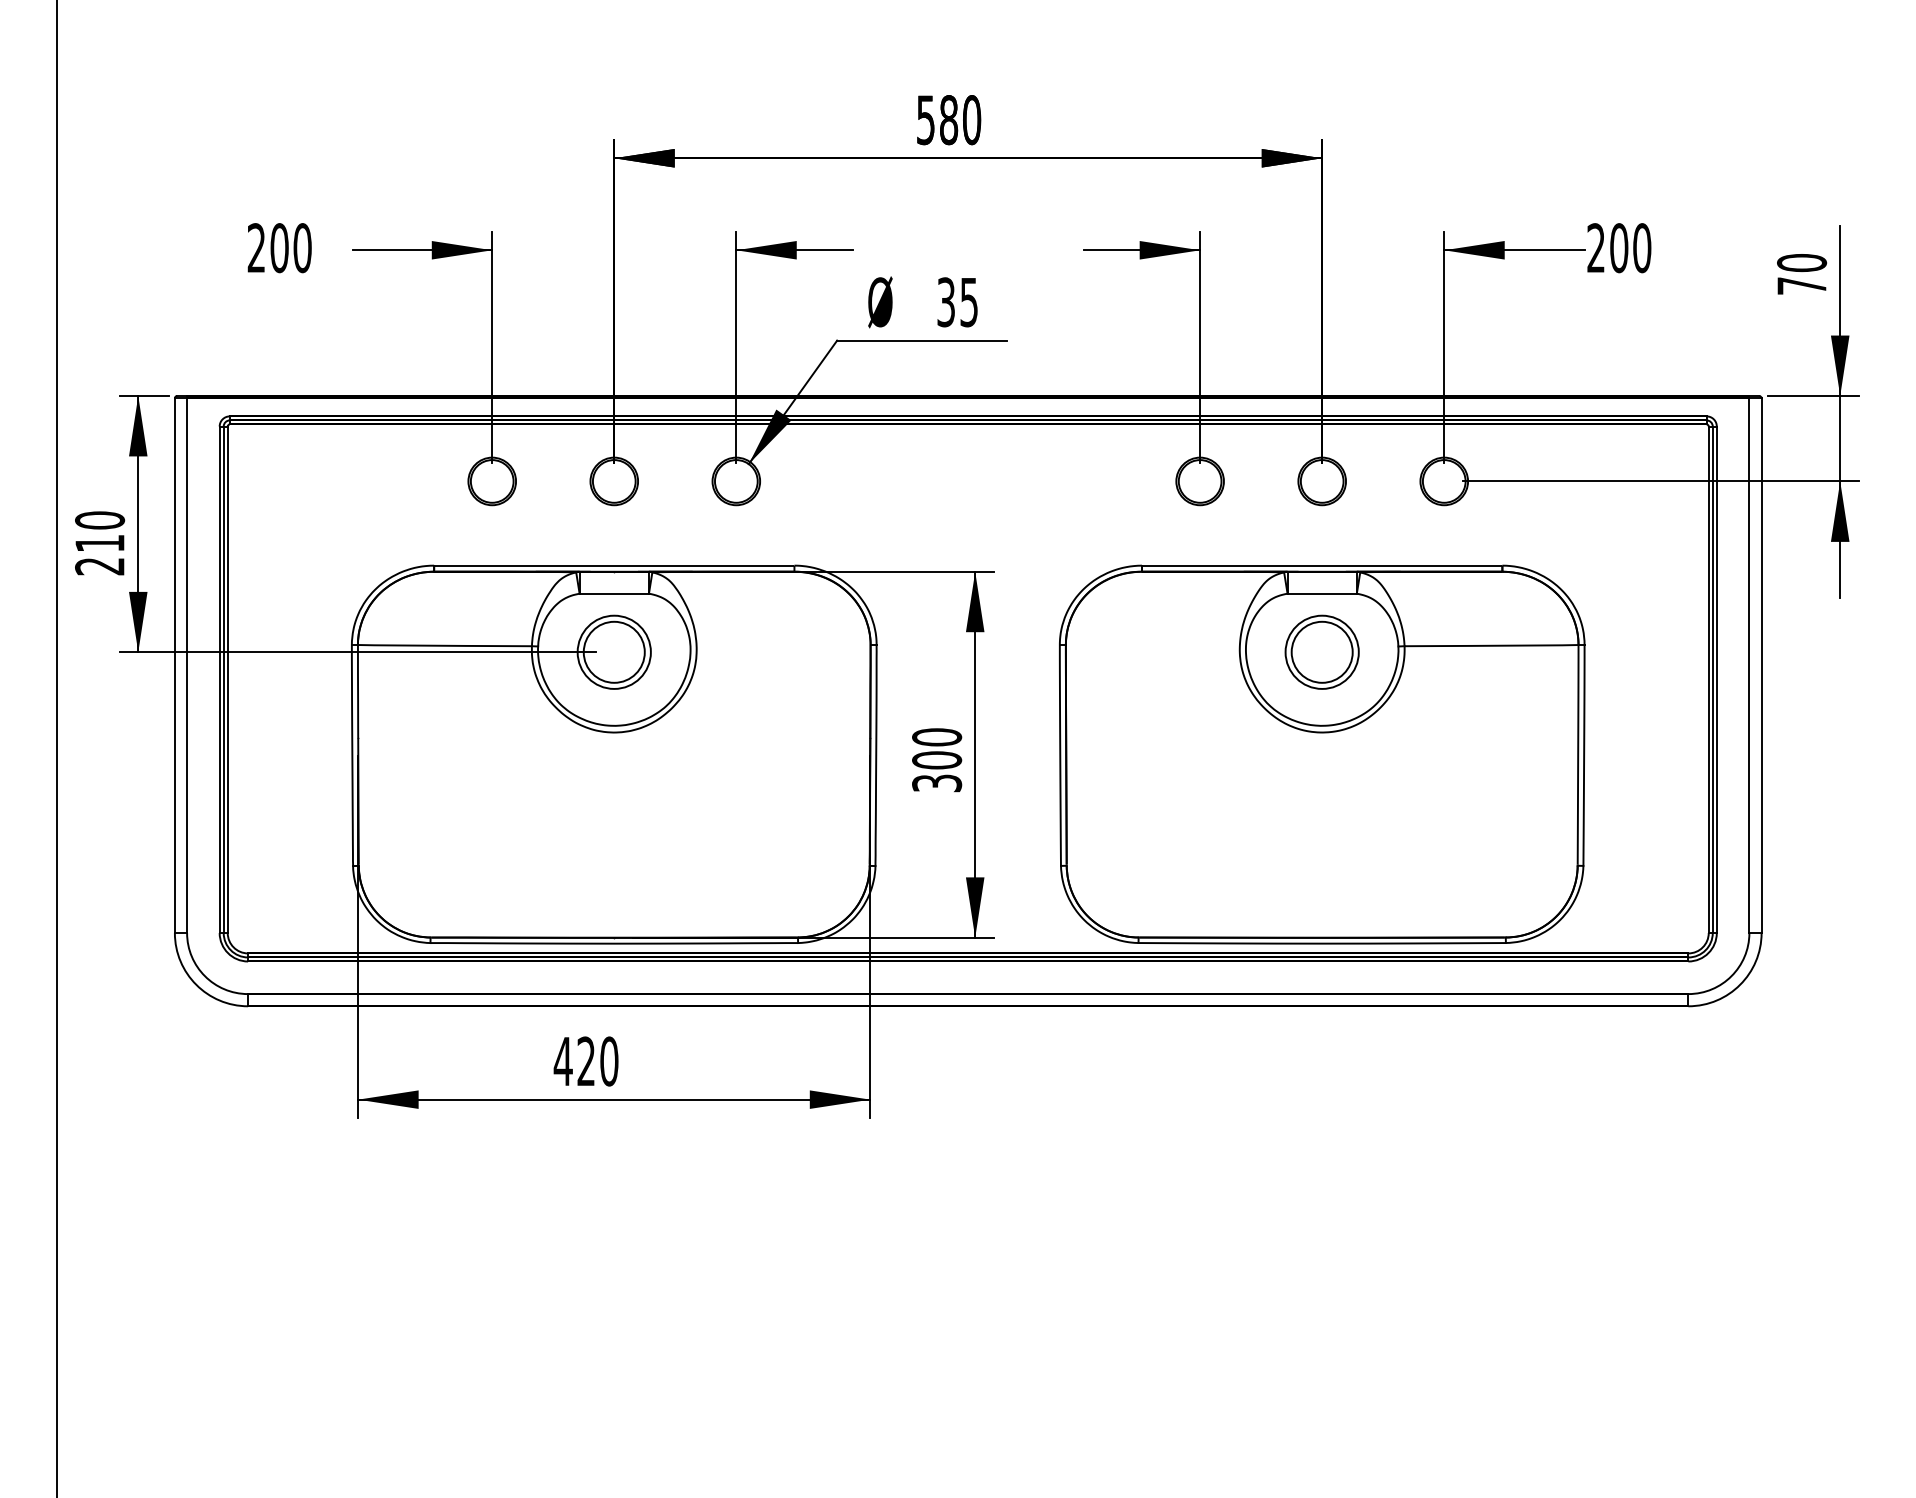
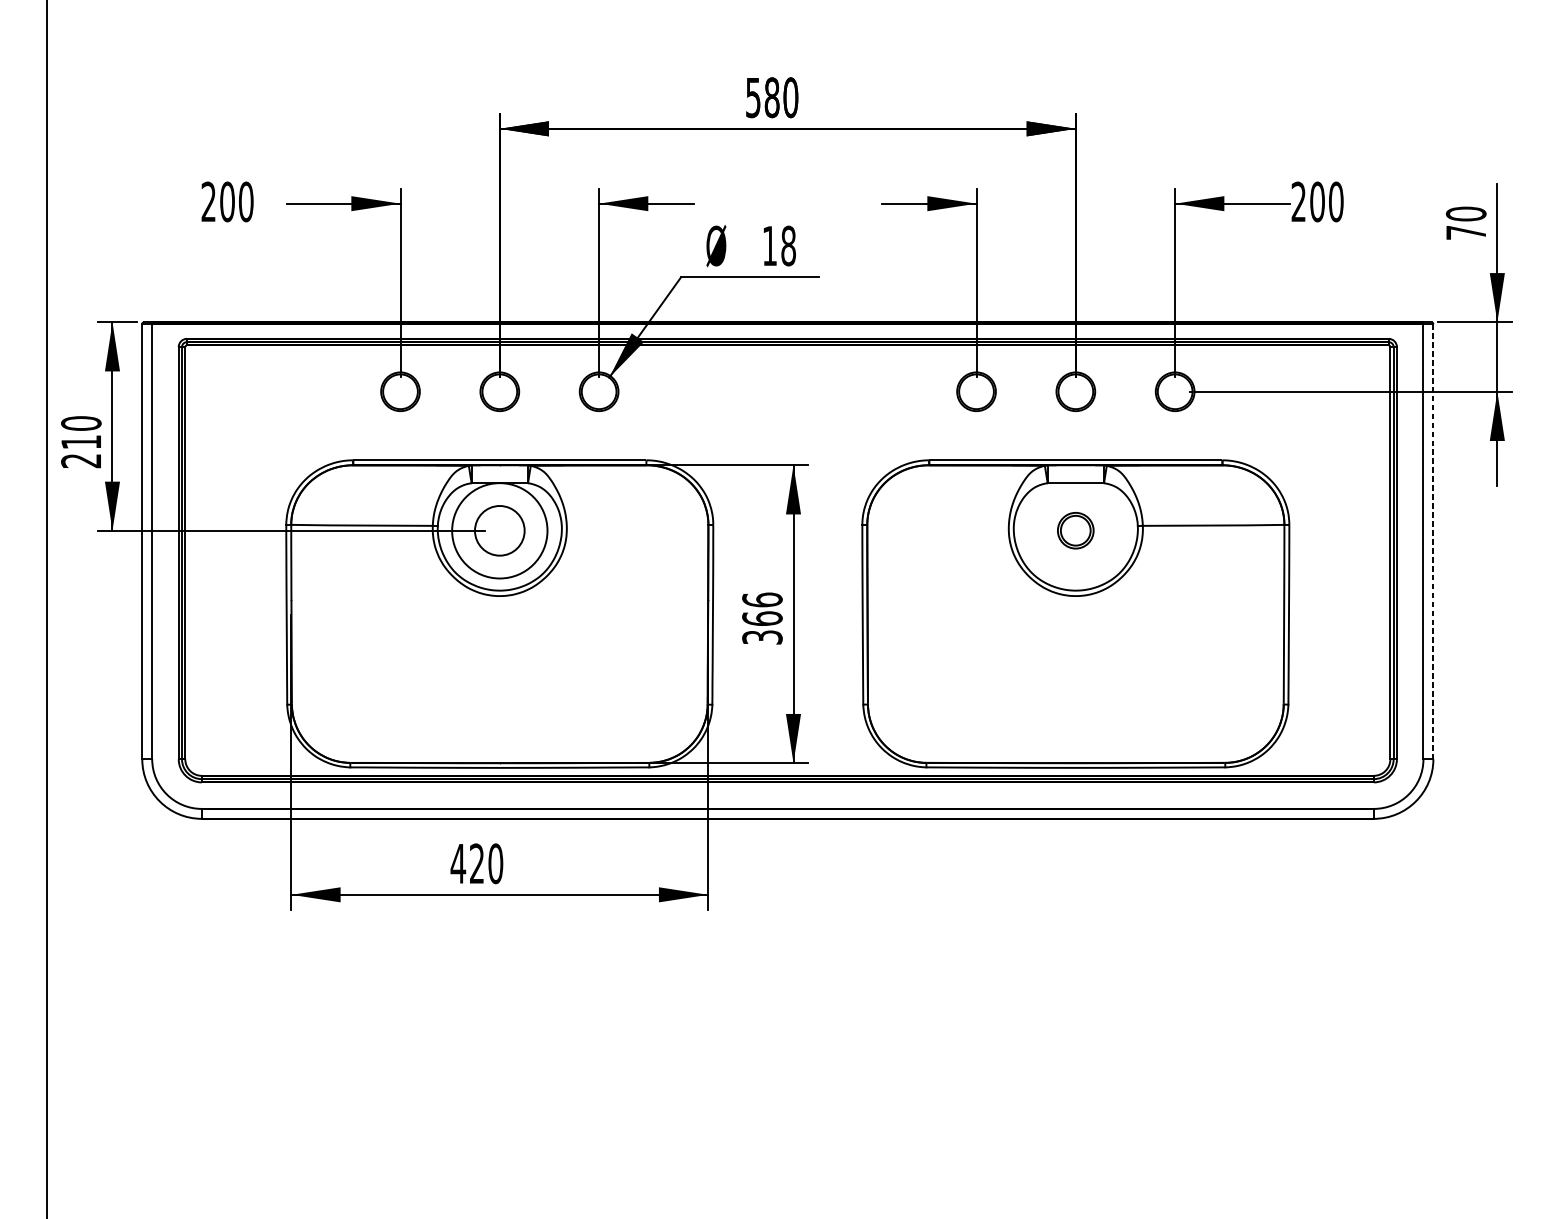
text: (957, 302) -> (779, 246), 35 -> 18
circle: (613, 651) -> (499, 530), size x1.6
part: (1321, 651) -> (1075, 530), size x0.6
line: (1761, 666) -> (1433, 542), solid -> dashed
text: (936, 748) -> (762, 609), 300 -> 366

